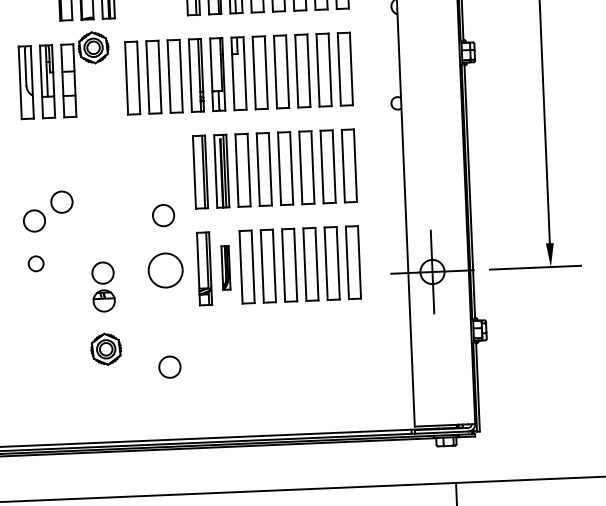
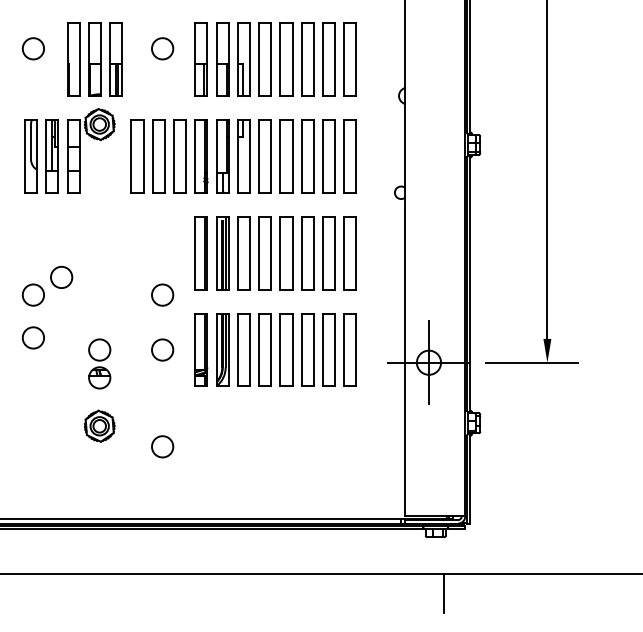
circle: (35, 263) -> (32, 337), size x1.43
part: (225, 267) -> (222, 349), size x1.67
circle: (165, 269) -> (162, 349), size x0.62

